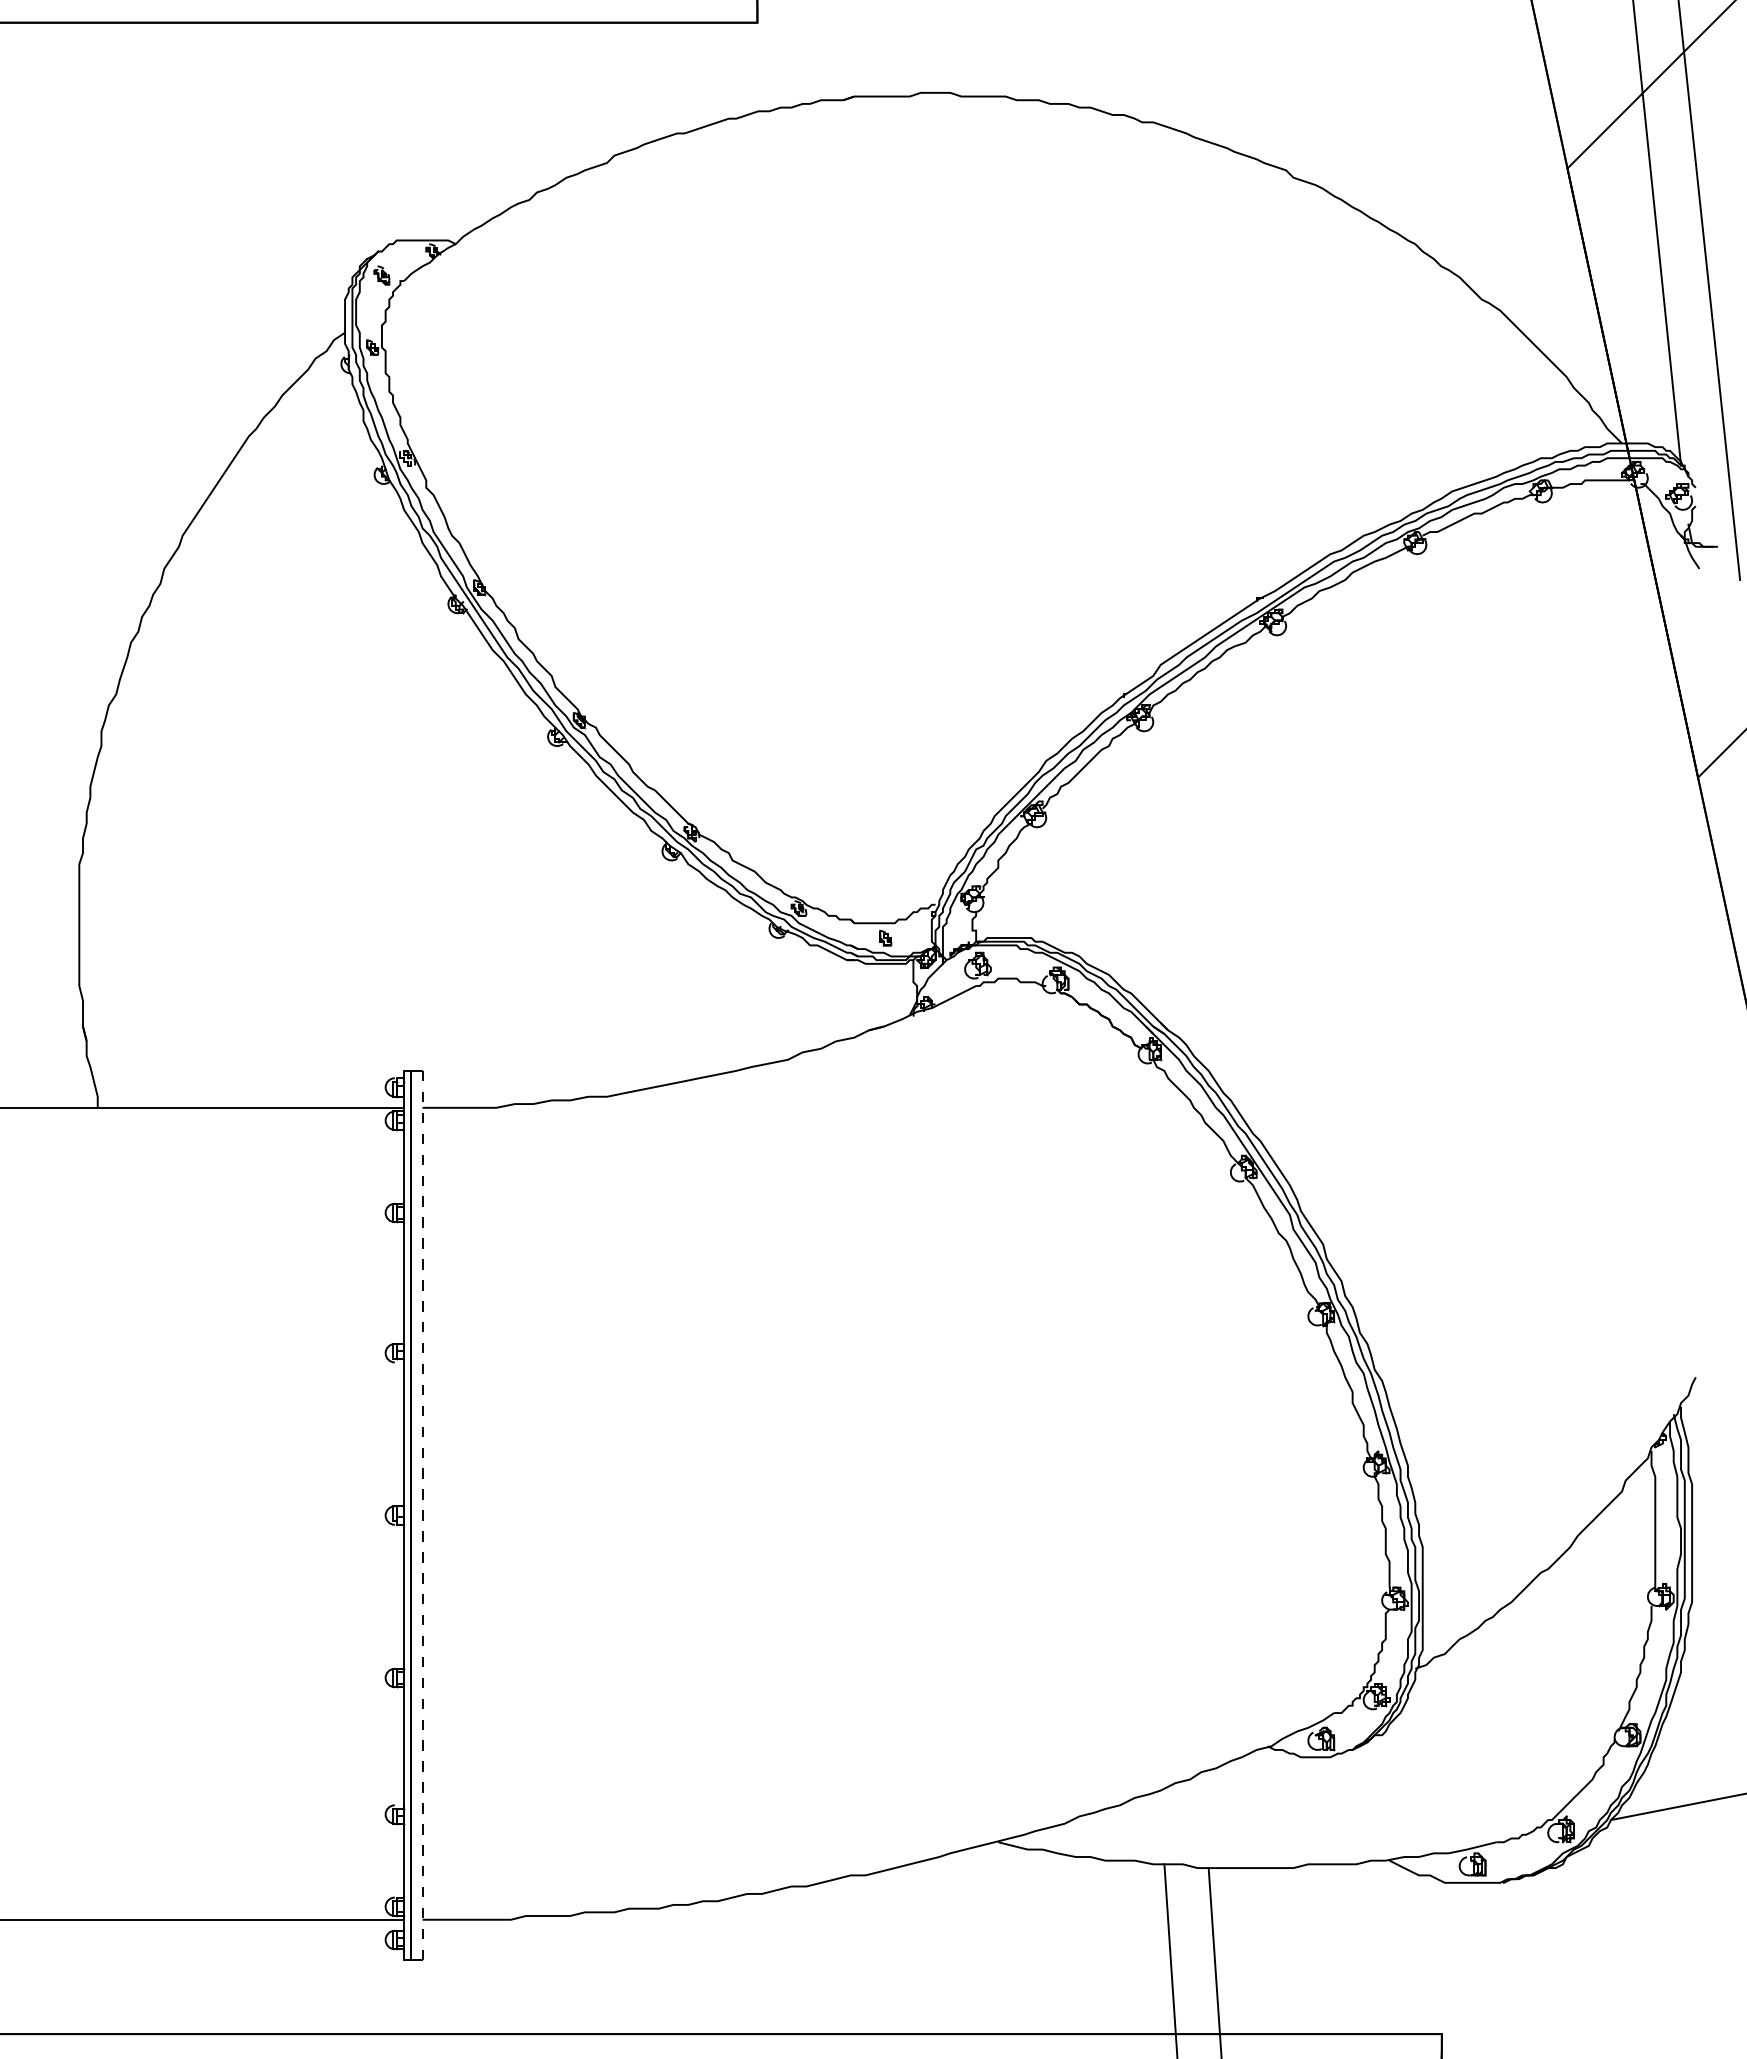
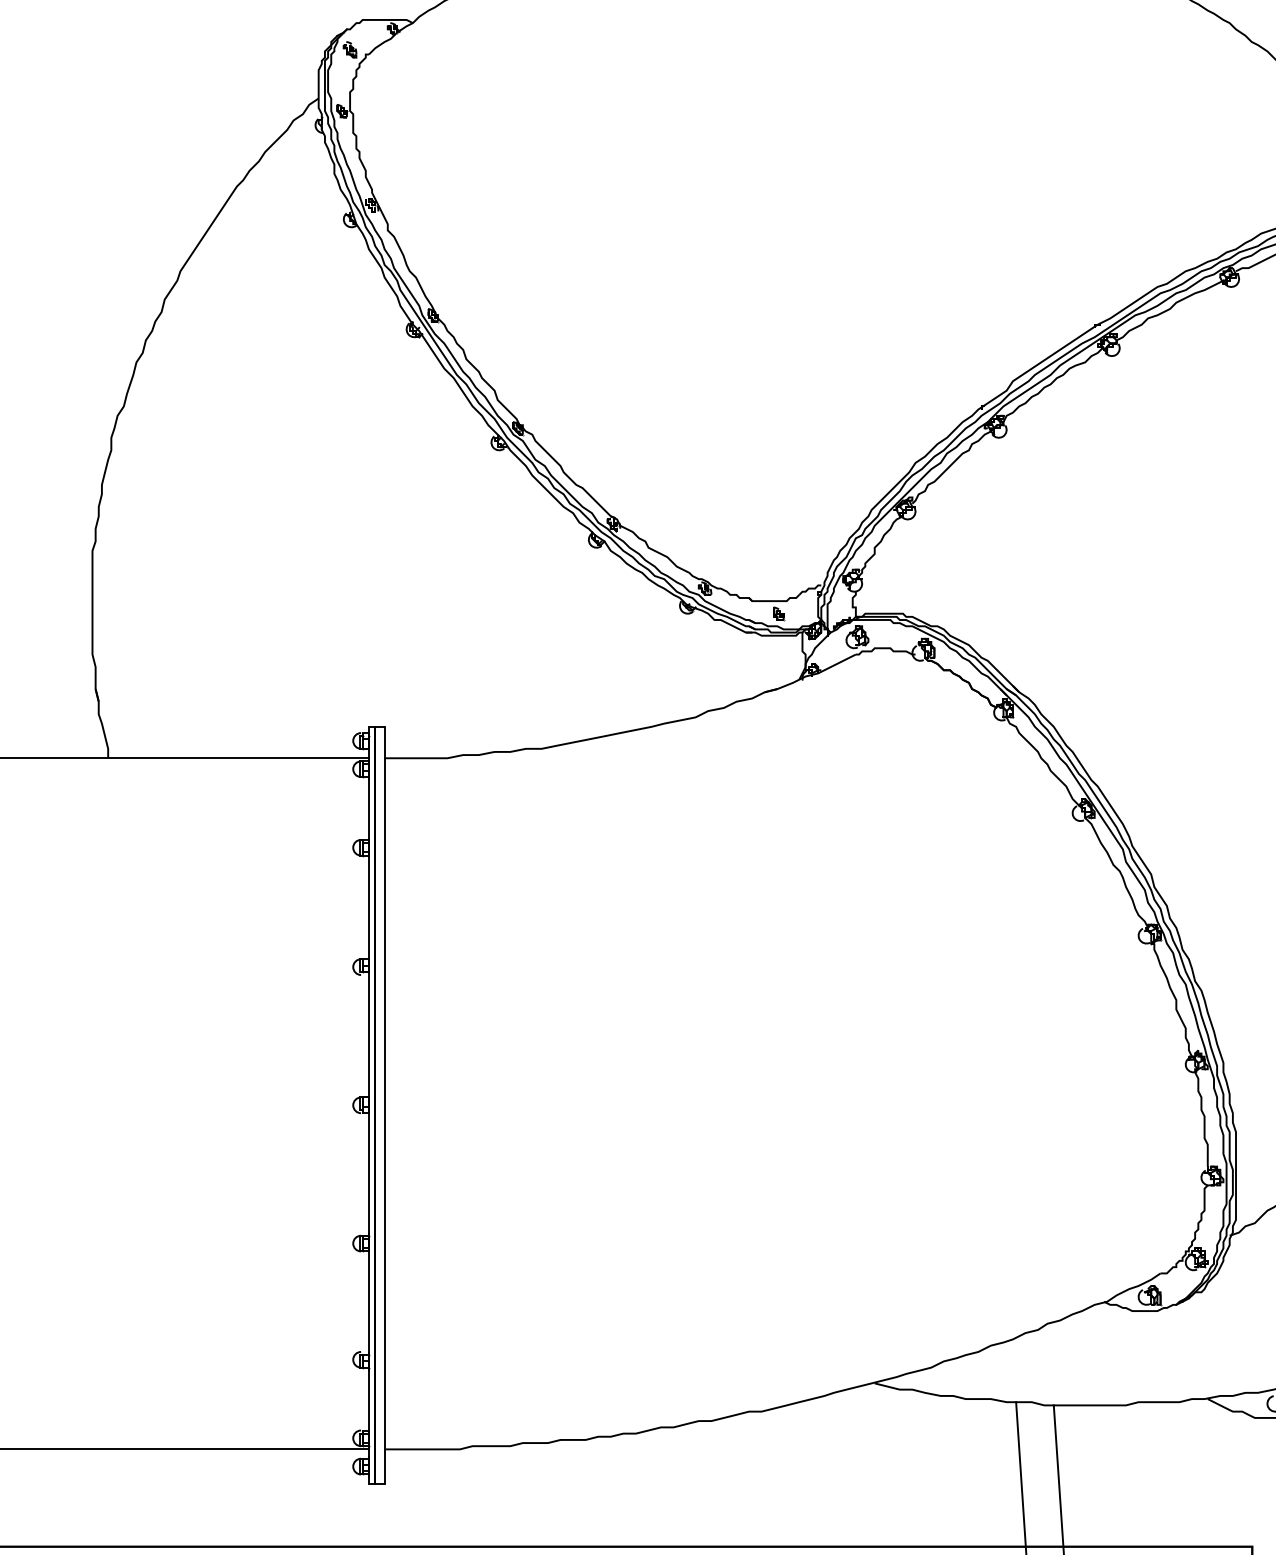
line: (422, 1515) -> (384, 1105), dashed -> solid

